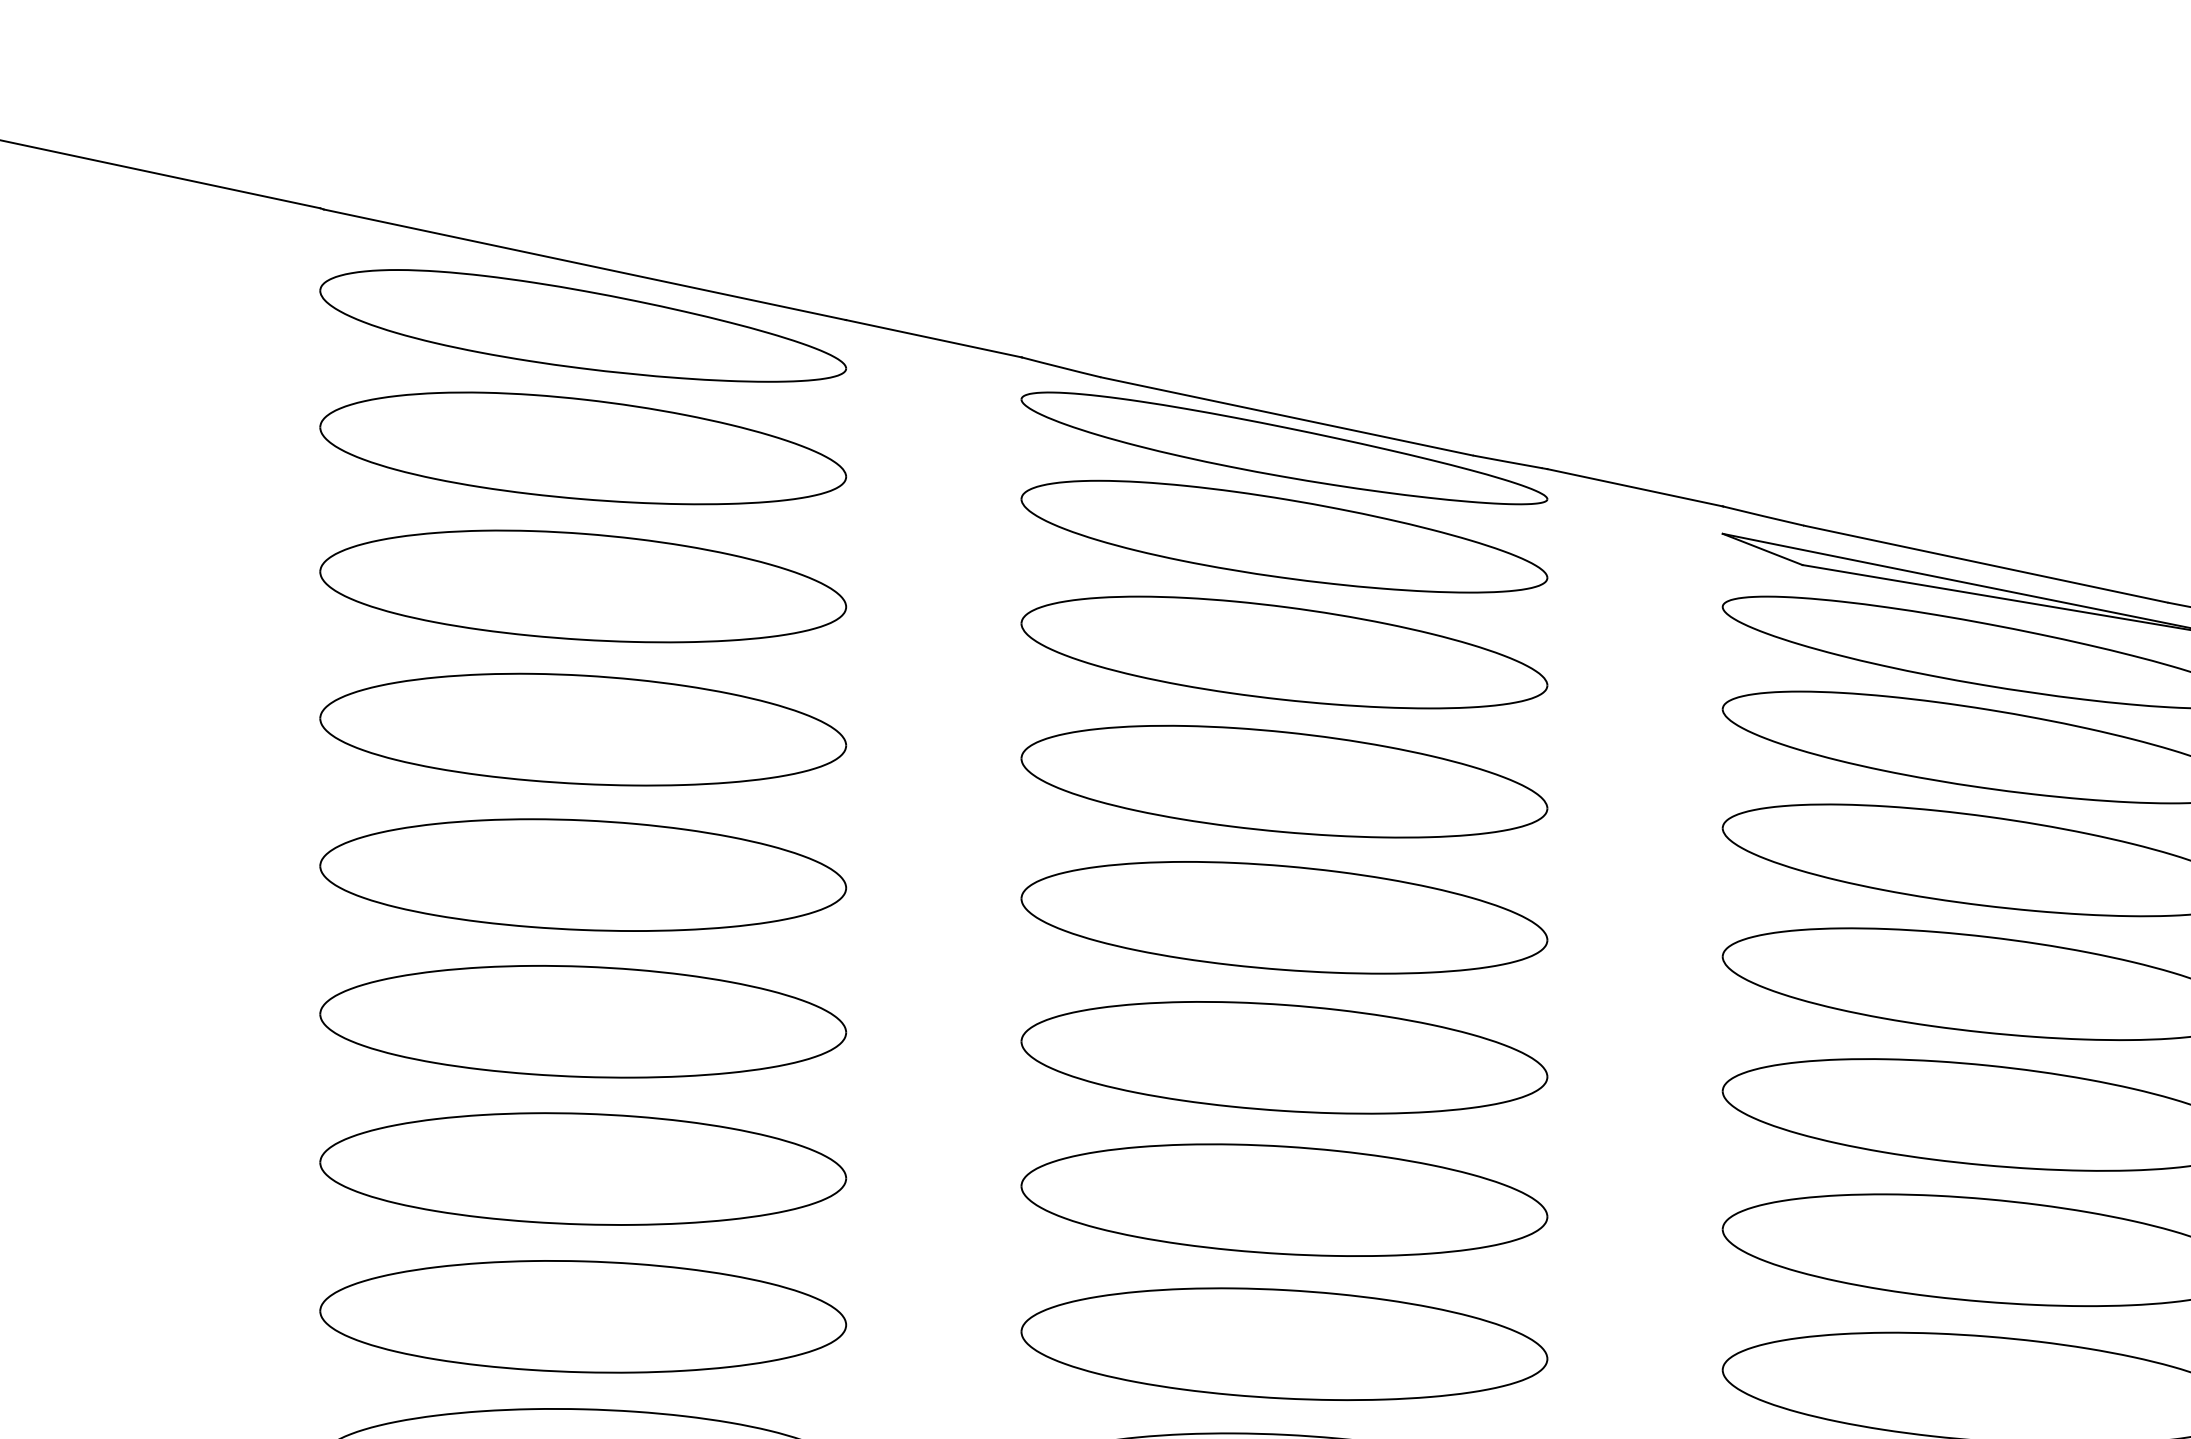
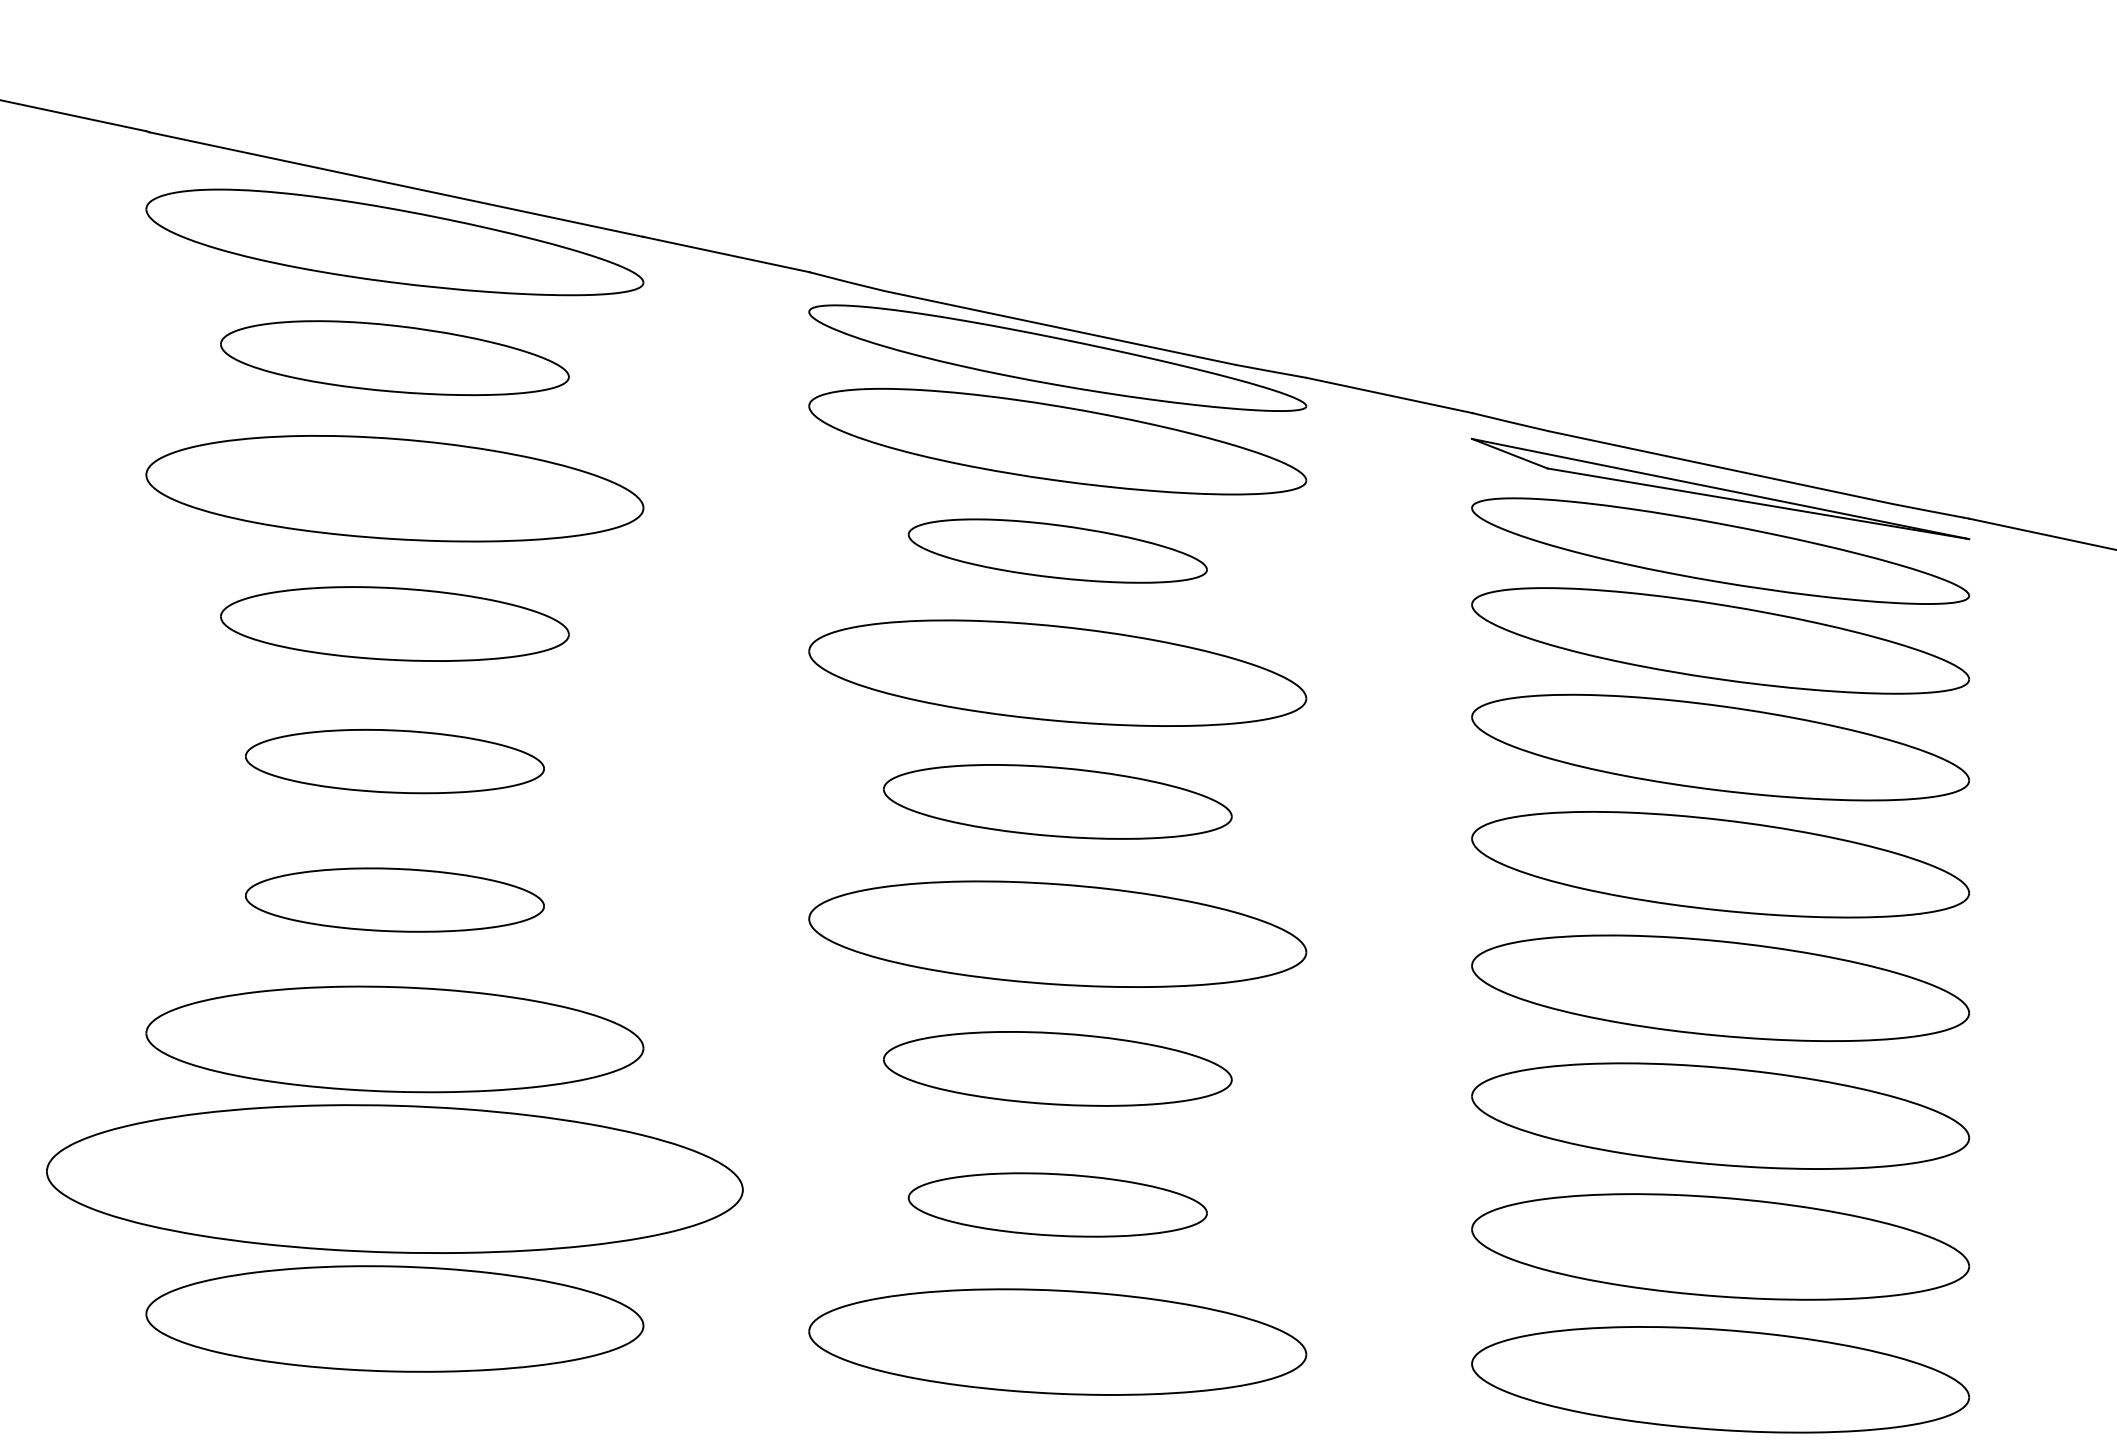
part: (582, 447) -> (394, 357), size x0.7
part: (1284, 651) -> (1057, 550), size x0.6
part: (582, 729) -> (394, 623), size x0.7
part: (582, 875) -> (394, 761), size x0.6
part: (1284, 917) -> (1057, 801), size x0.7
part: (582, 1021) -> (394, 899), size x0.6
part: (1284, 1199) -> (1057, 1068), size x0.7
part: (582, 1316) -> (394, 1178), size x1.4
part: (1284, 1343) -> (1057, 1204), size x0.6

